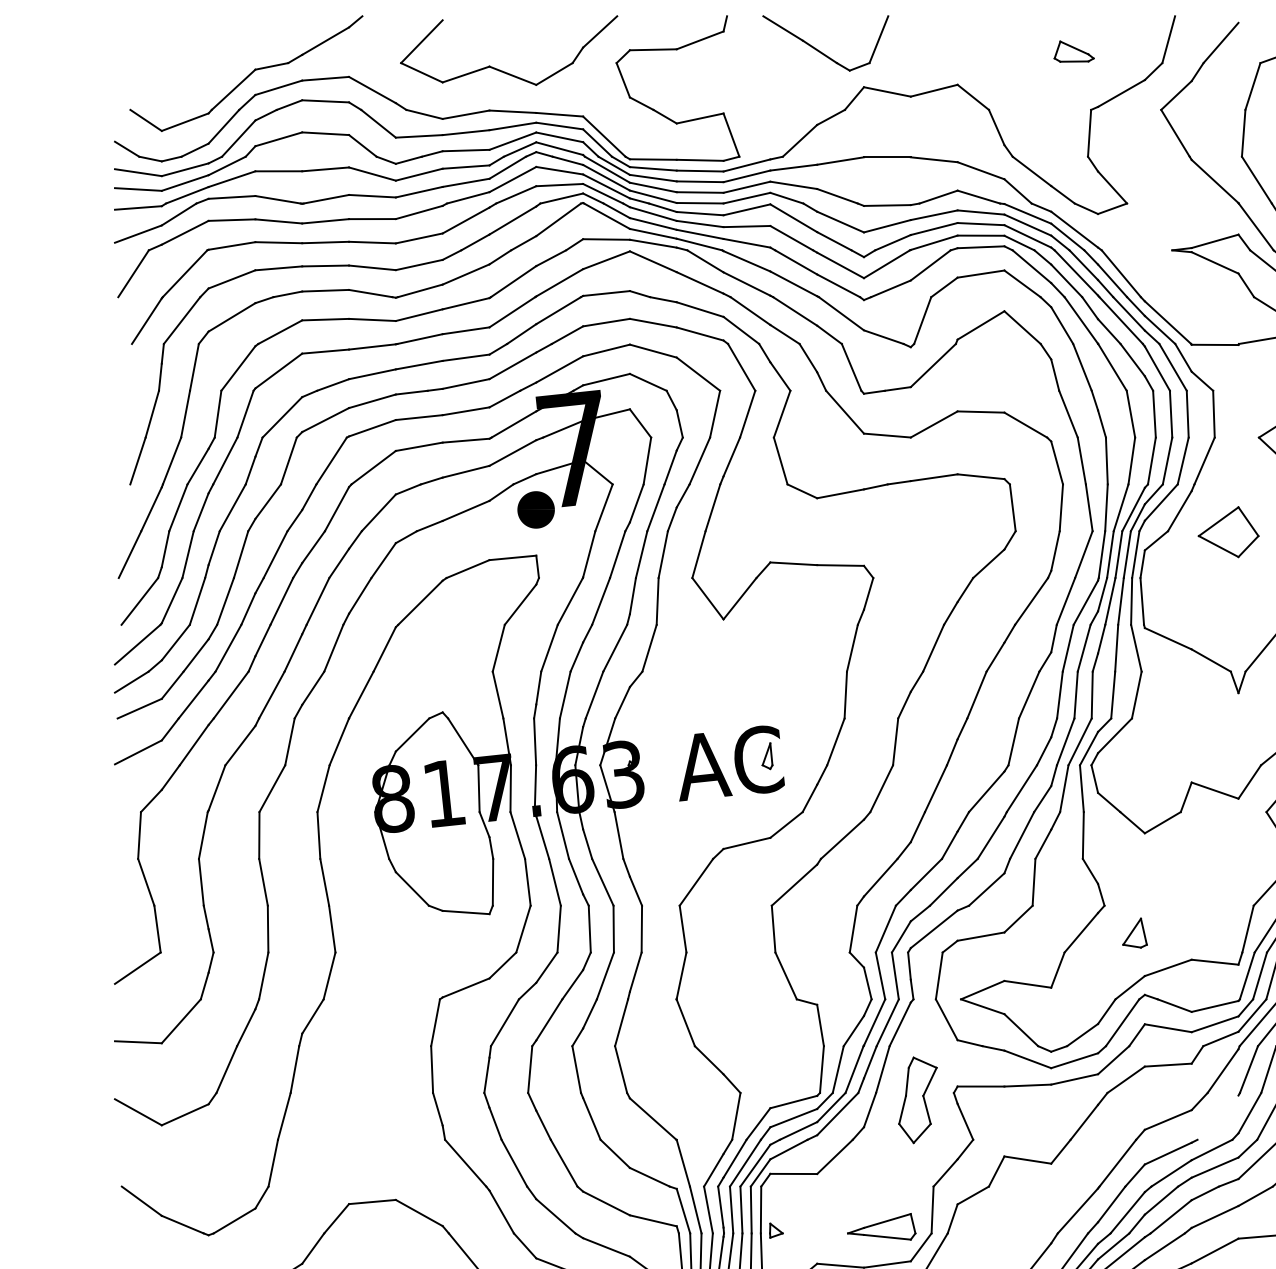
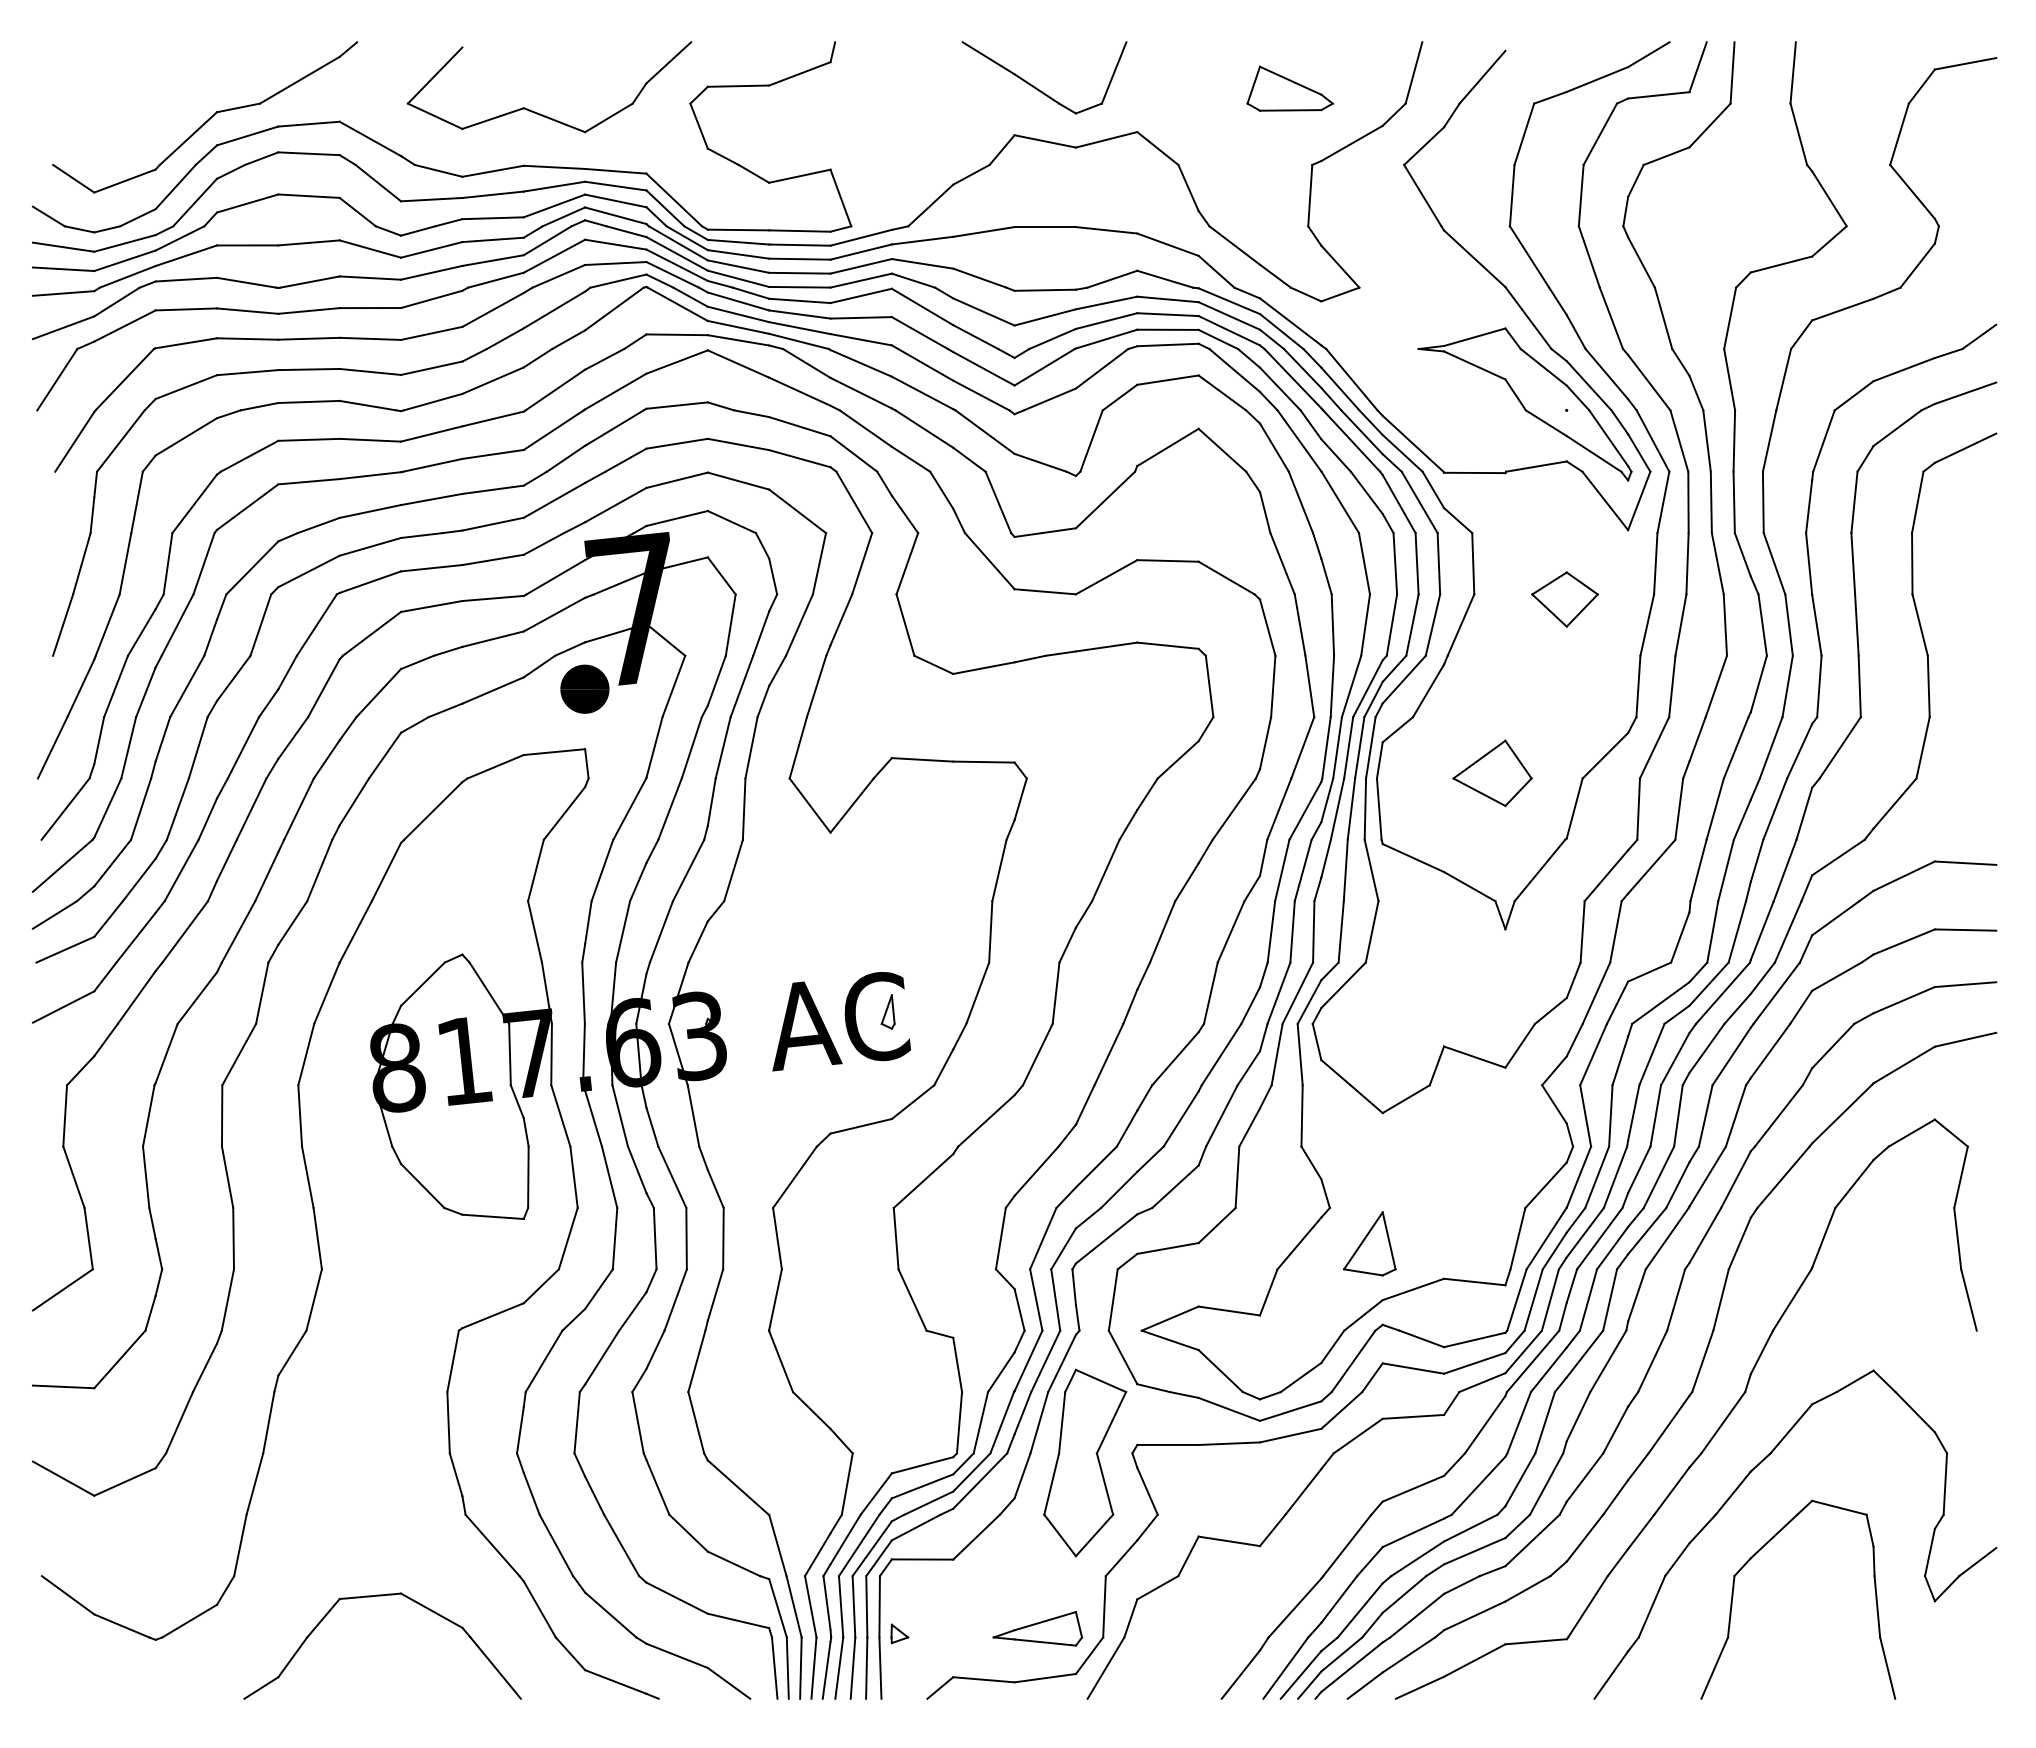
part: (821, 51) -> (1038, 88), moved
part: (1073, 51) -> (1289, 88), size x1.67
part: (1228, 532) -> (1492, 773), moved
part: (1134, 932) -> (1369, 1243), size x1.67
part: (918, 1099) -> (1085, 1462), size x1.67
line: (1217, 1117) -> (1478, 1485), added

